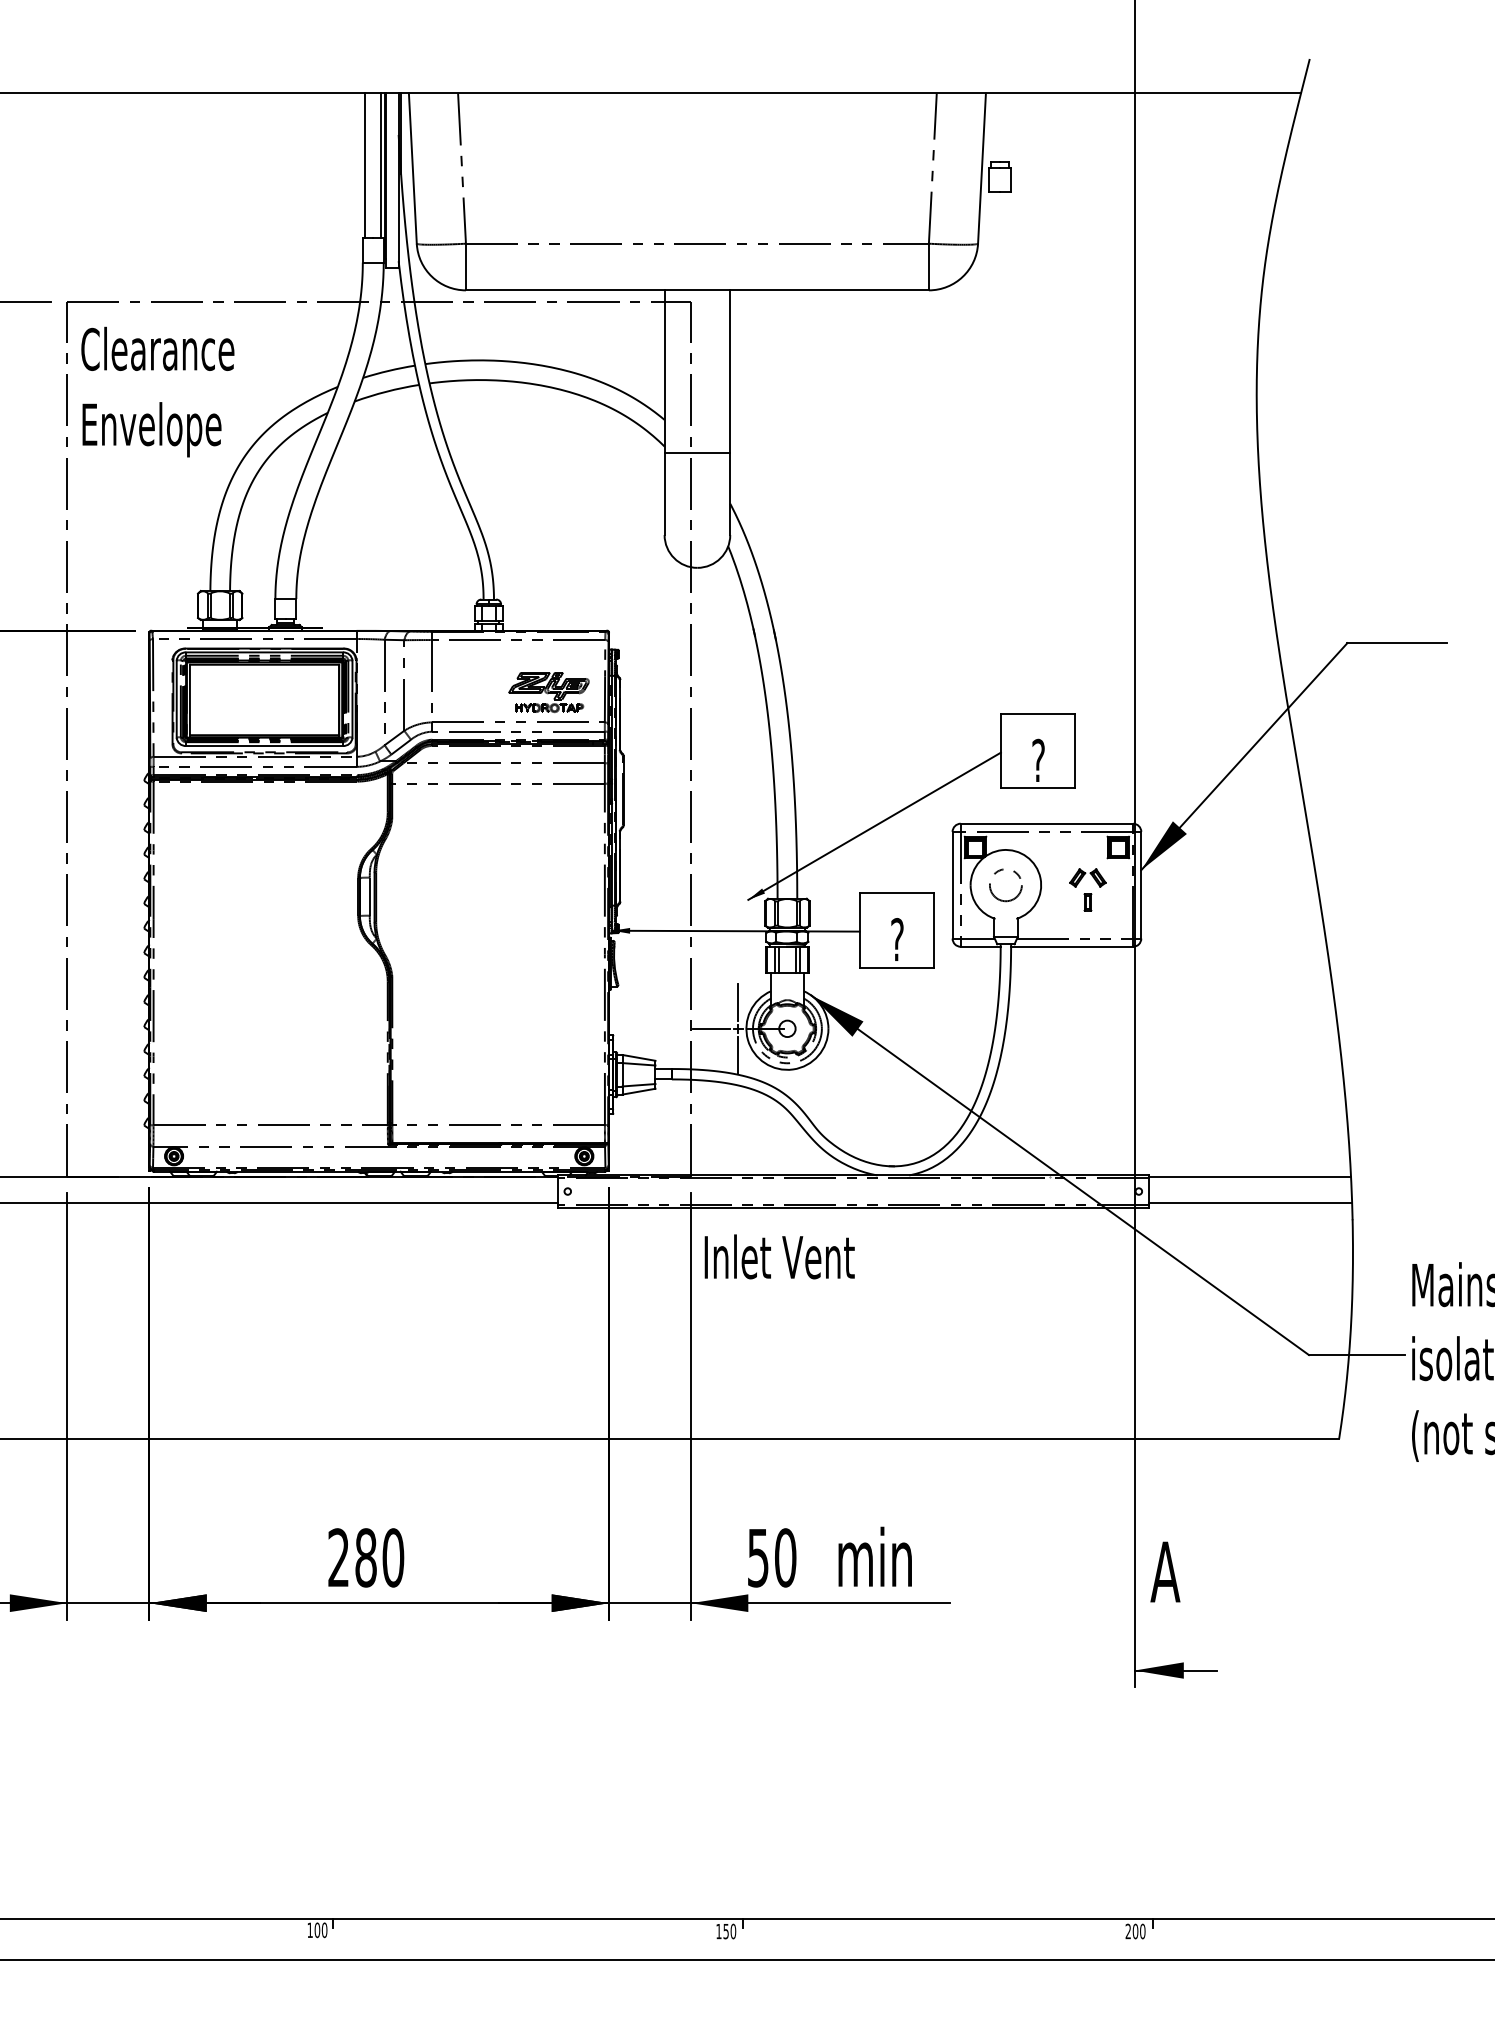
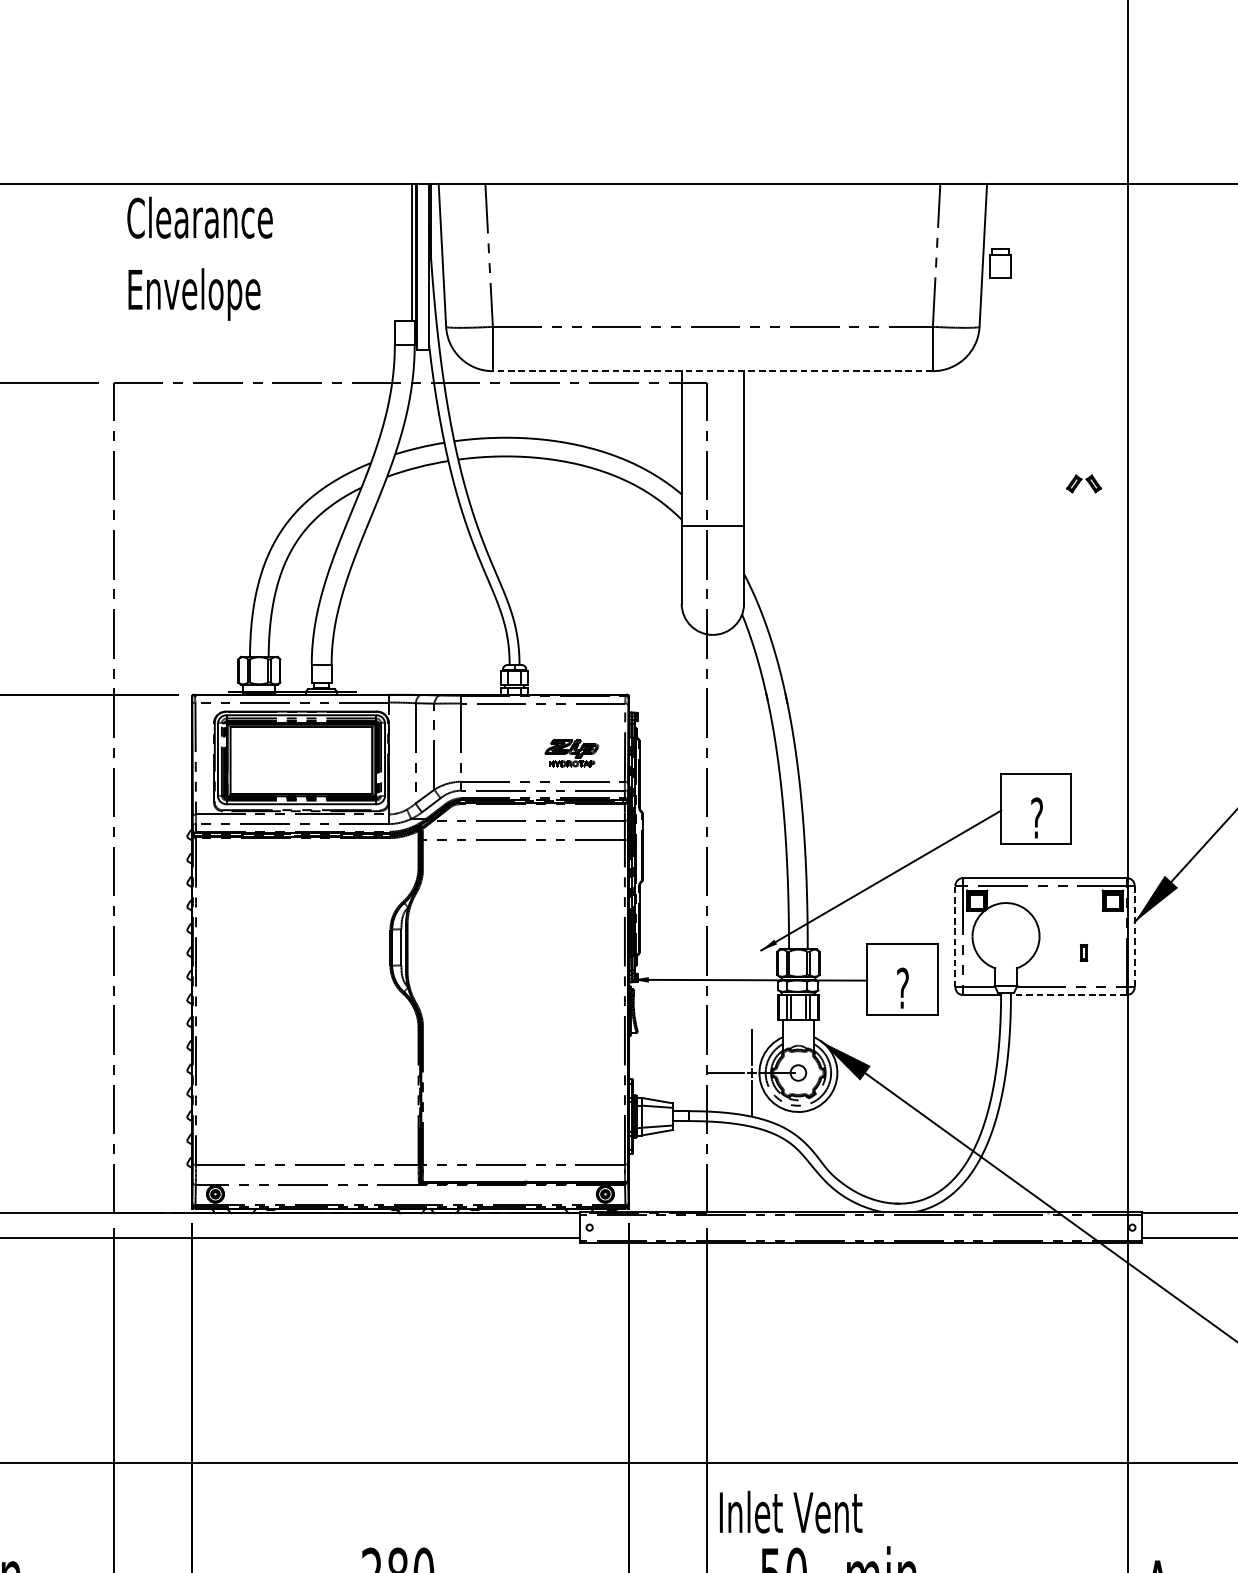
line: (365, 165) -> (397, 252), removed
line: (696, 290) -> (711, 371), solid -> dashed
text: (157, 391) -> (199, 258), moved
part: (548, 692) -> (571, 753), size x0.7
part: (1087, 877) -> (1083, 483), moved
line: (952, 884) -> (955, 935), solid -> dashed
circle: (1005, 885) -> (1005, 936), removed
line: (1141, 885) -> (1134, 936), solid -> dashed
line: (1072, 946) -> (1069, 994), solid -> dashed
text: (779, 1256) -> (790, 1511), moved

